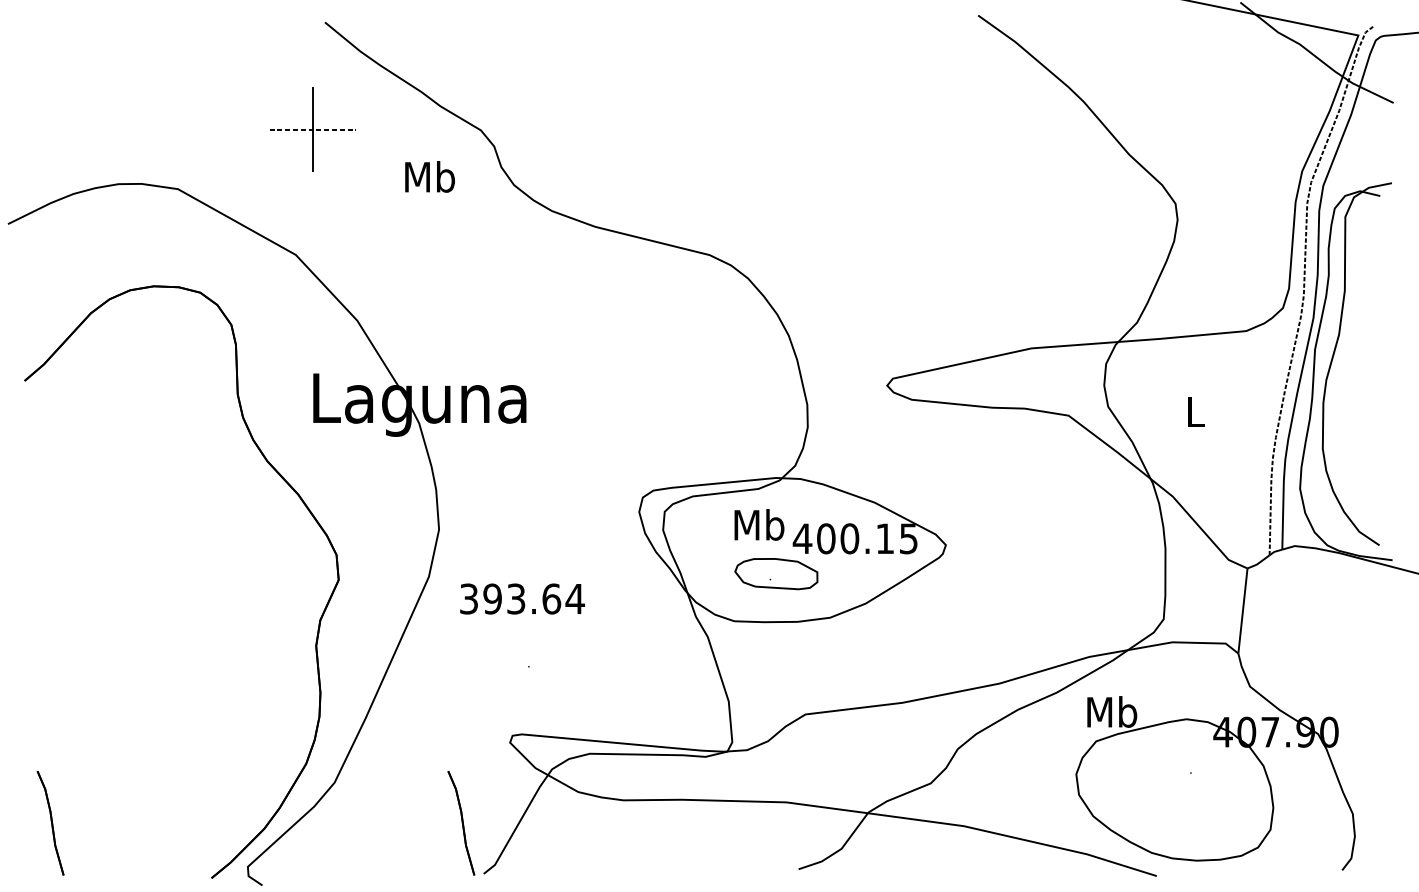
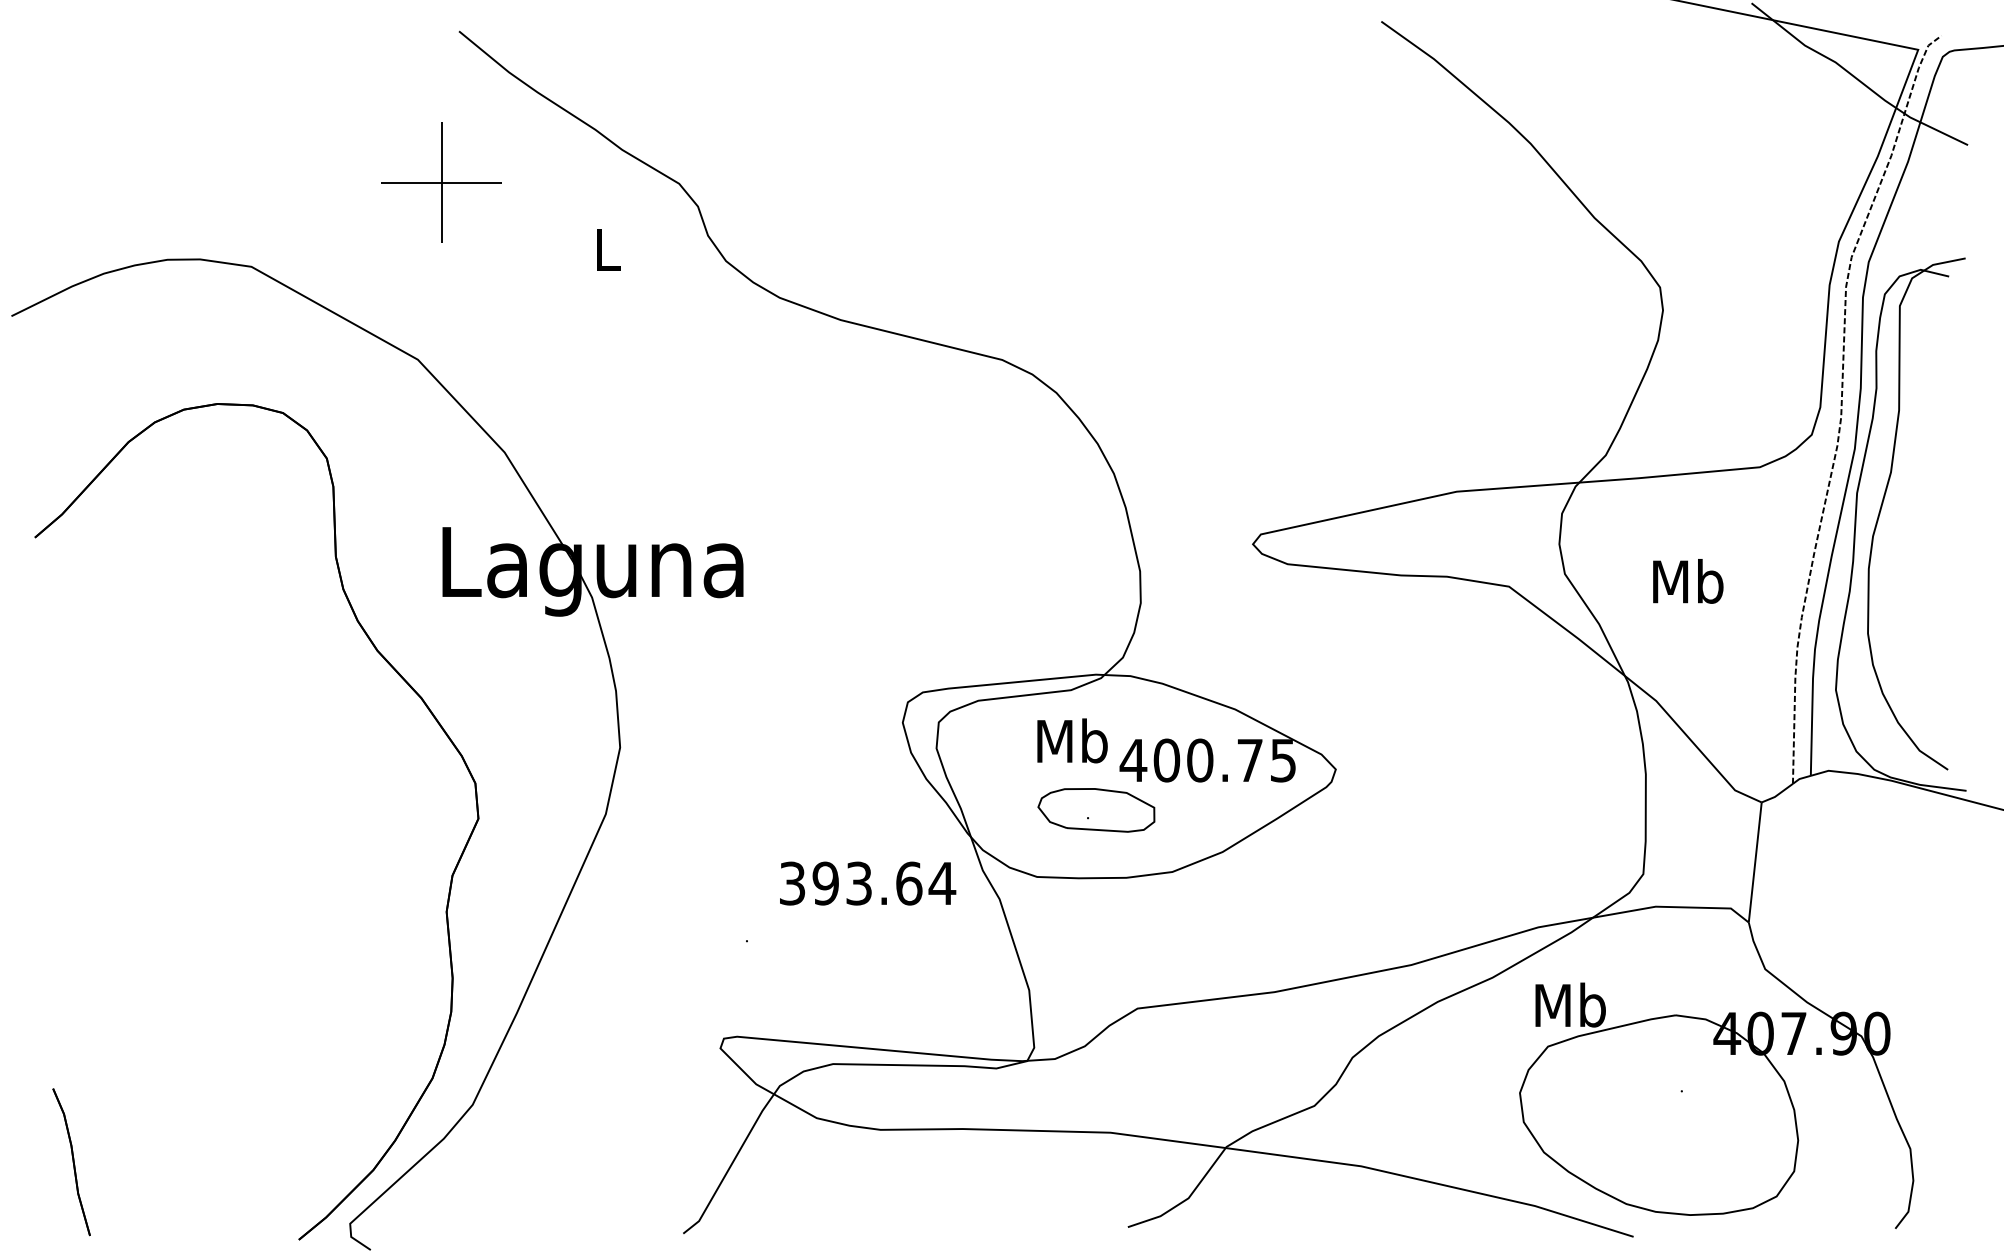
line: (312, 129) -> (441, 182), dashed -> solid
text: (430, 176) -> (607, 249), Mb -> L
text: (1195, 412) -> (1688, 581), L -> Mb
text: (884, 538) -> (1249, 760), 400.15 -> 400.75
text: (522, 598) -> (868, 883), moved
part: (461, 823) -> (651, 1162), removed

